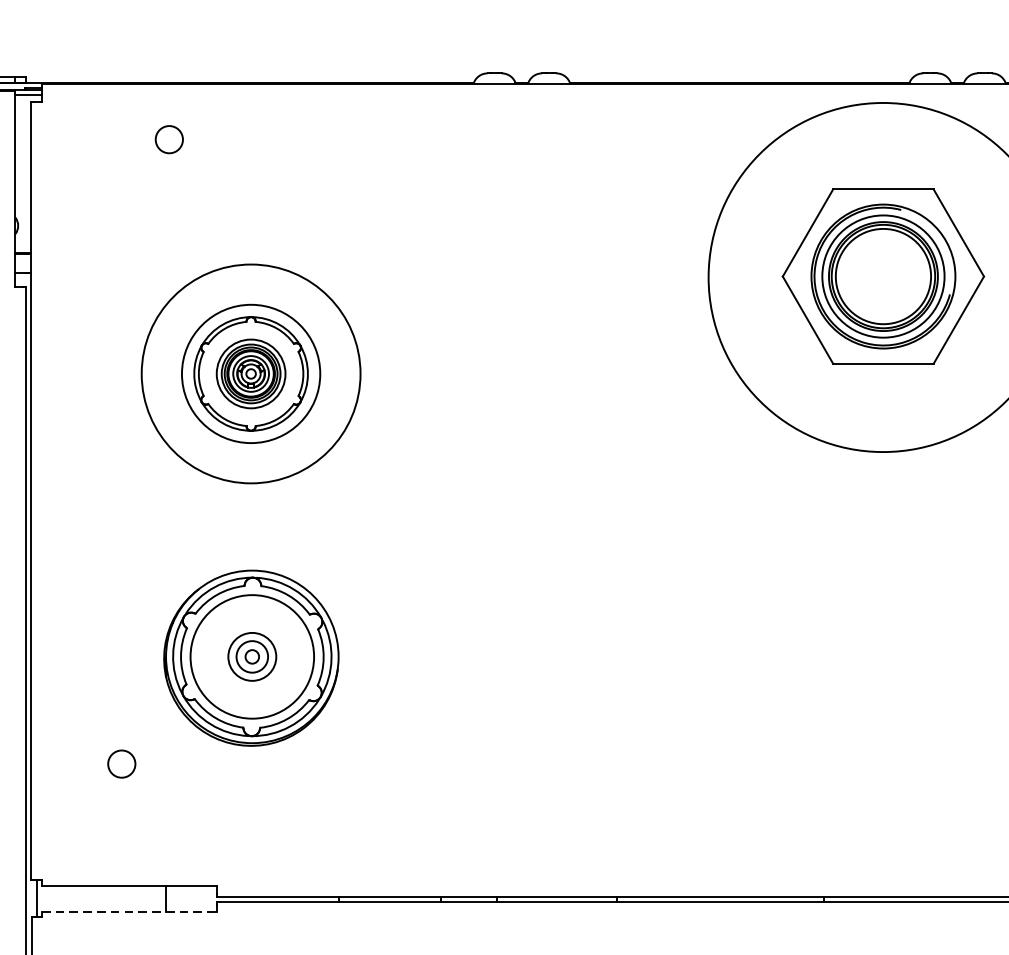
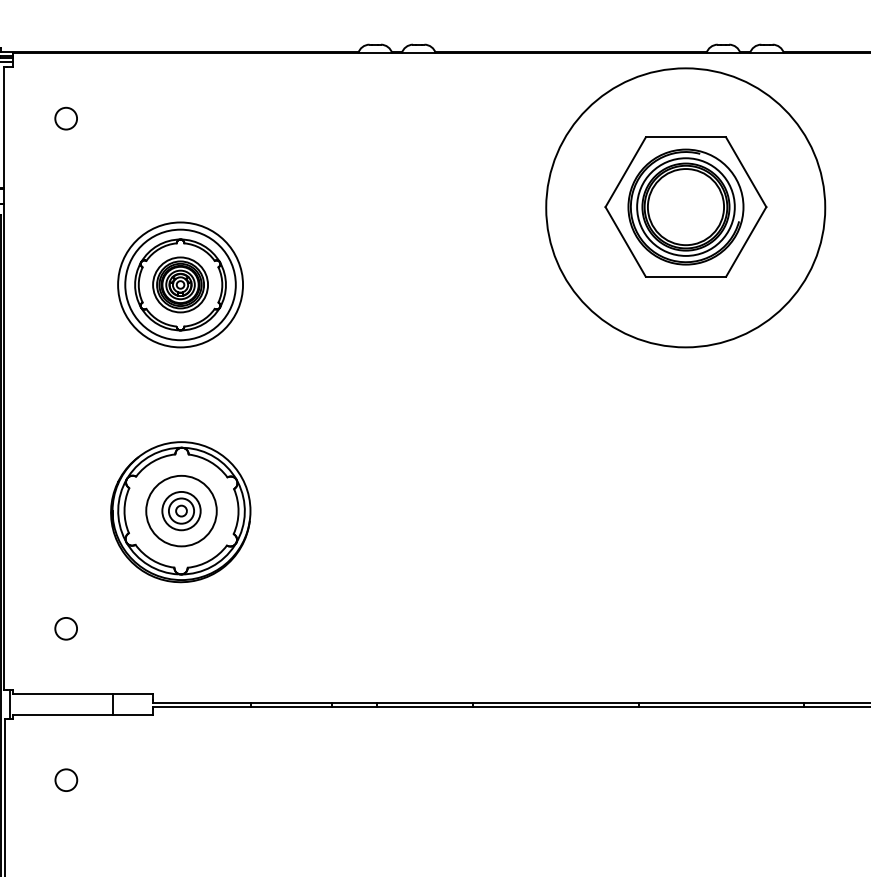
circle: (168, 139) -> (65, 118), moved
circle: (251, 373) -> (180, 284), size x0.71
circle: (252, 656) -> (181, 510), size x0.71
circle: (120, 763) -> (65, 628), moved
line: (129, 911) -> (83, 714), dashed -> solid

